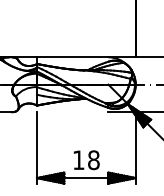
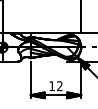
text: (93, 160) -> (59, 86), 18 -> 12

